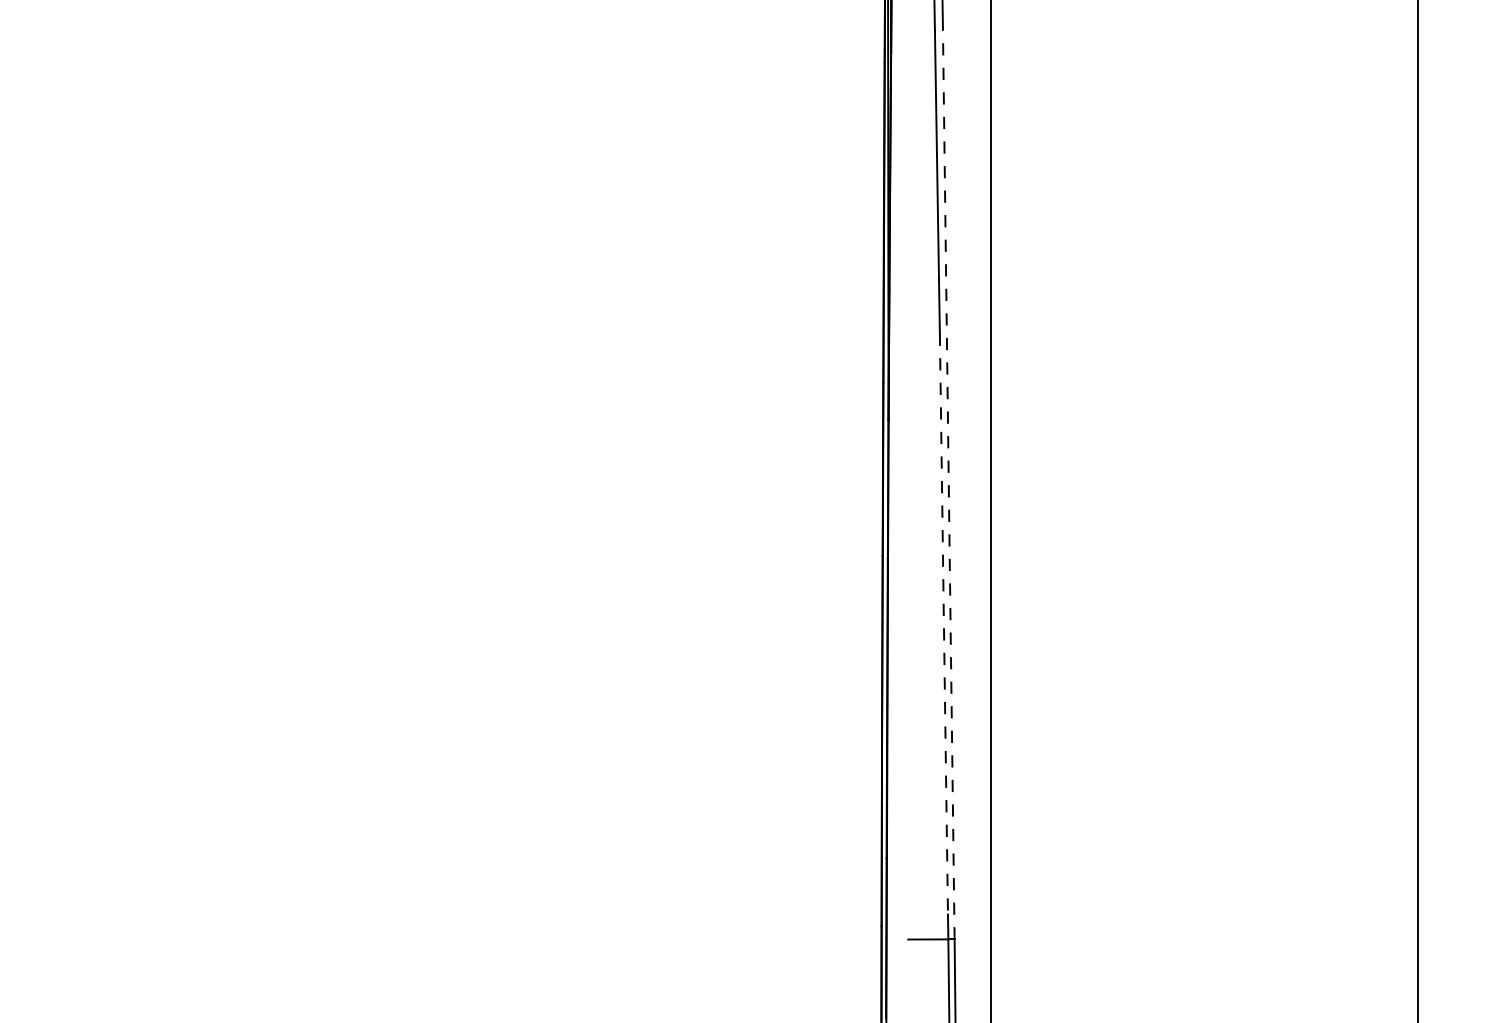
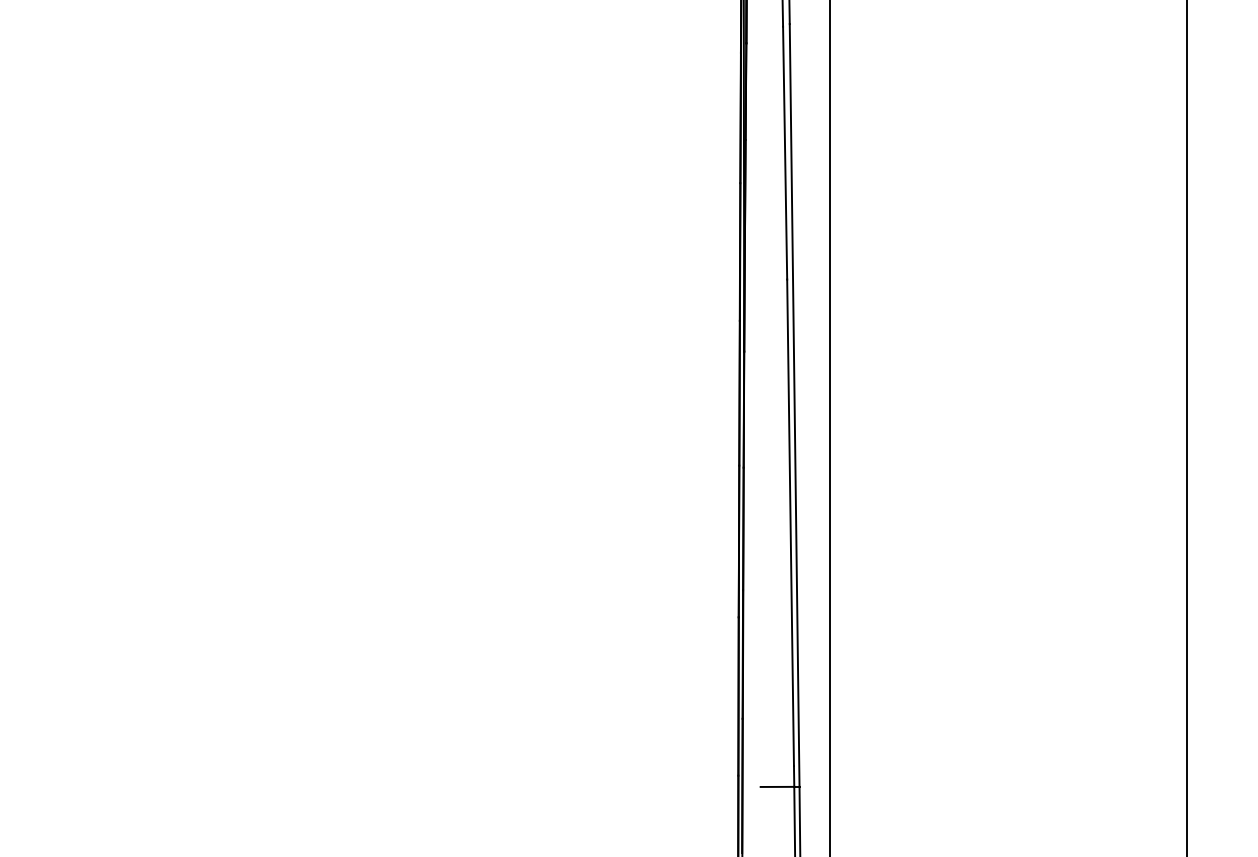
line: (948, 483) -> (794, 405), dashed -> solid
line: (943, 624) -> (790, 523), dashed -> solid

